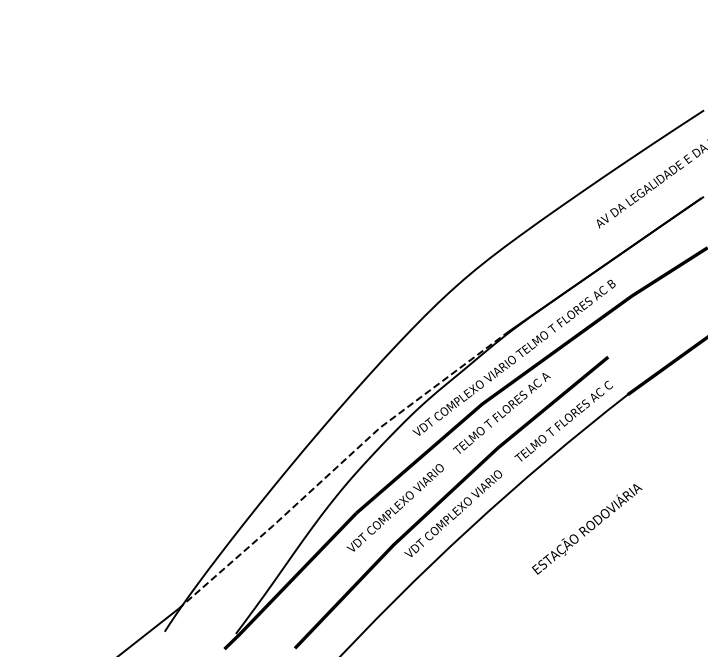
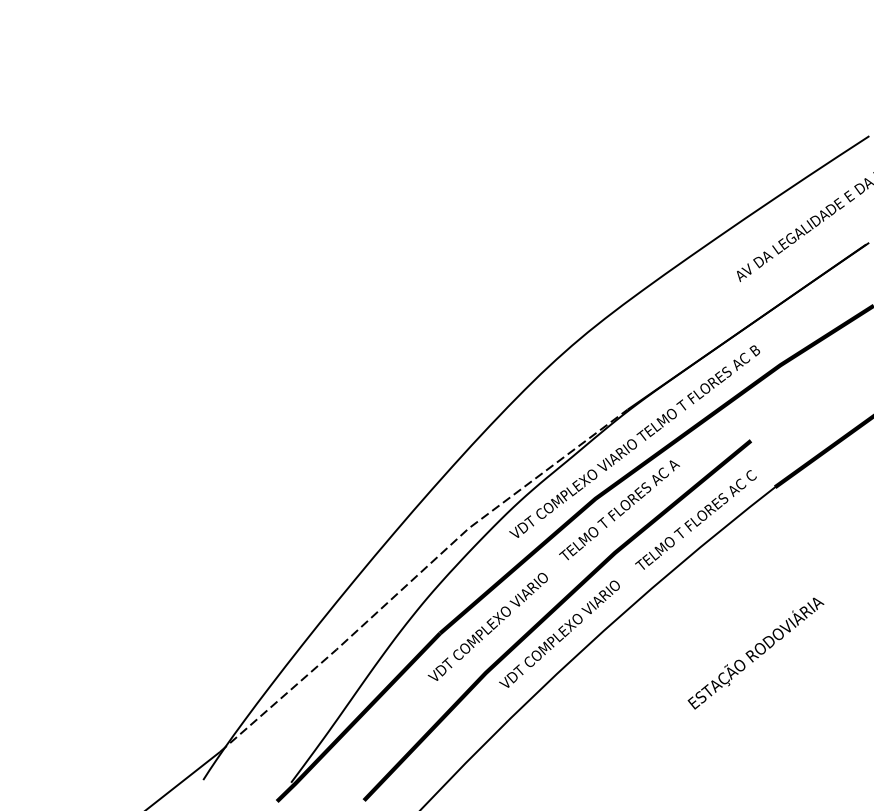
text: (586, 529) -> (755, 653), moved

